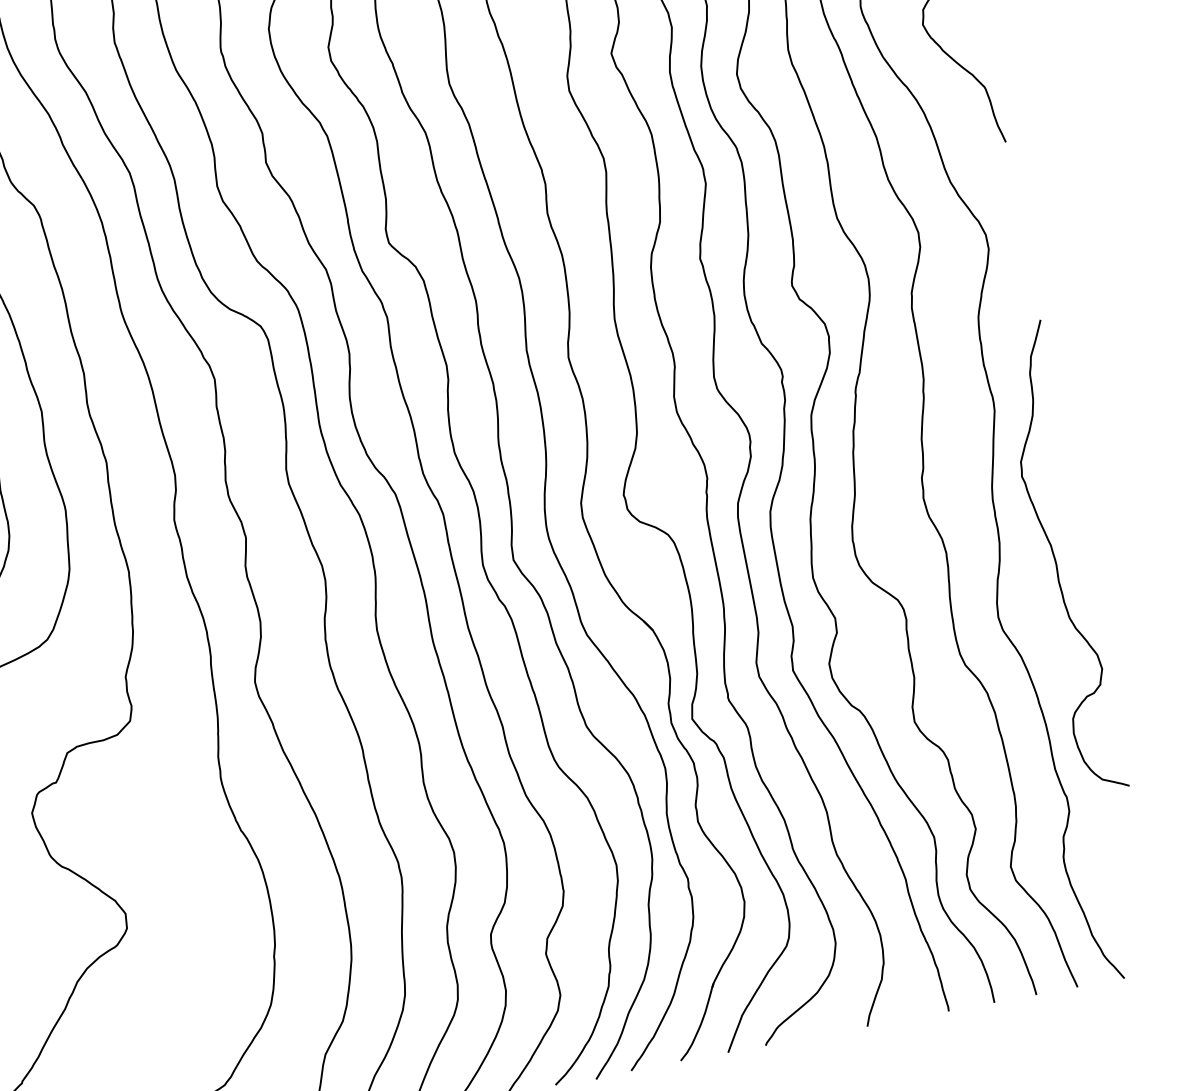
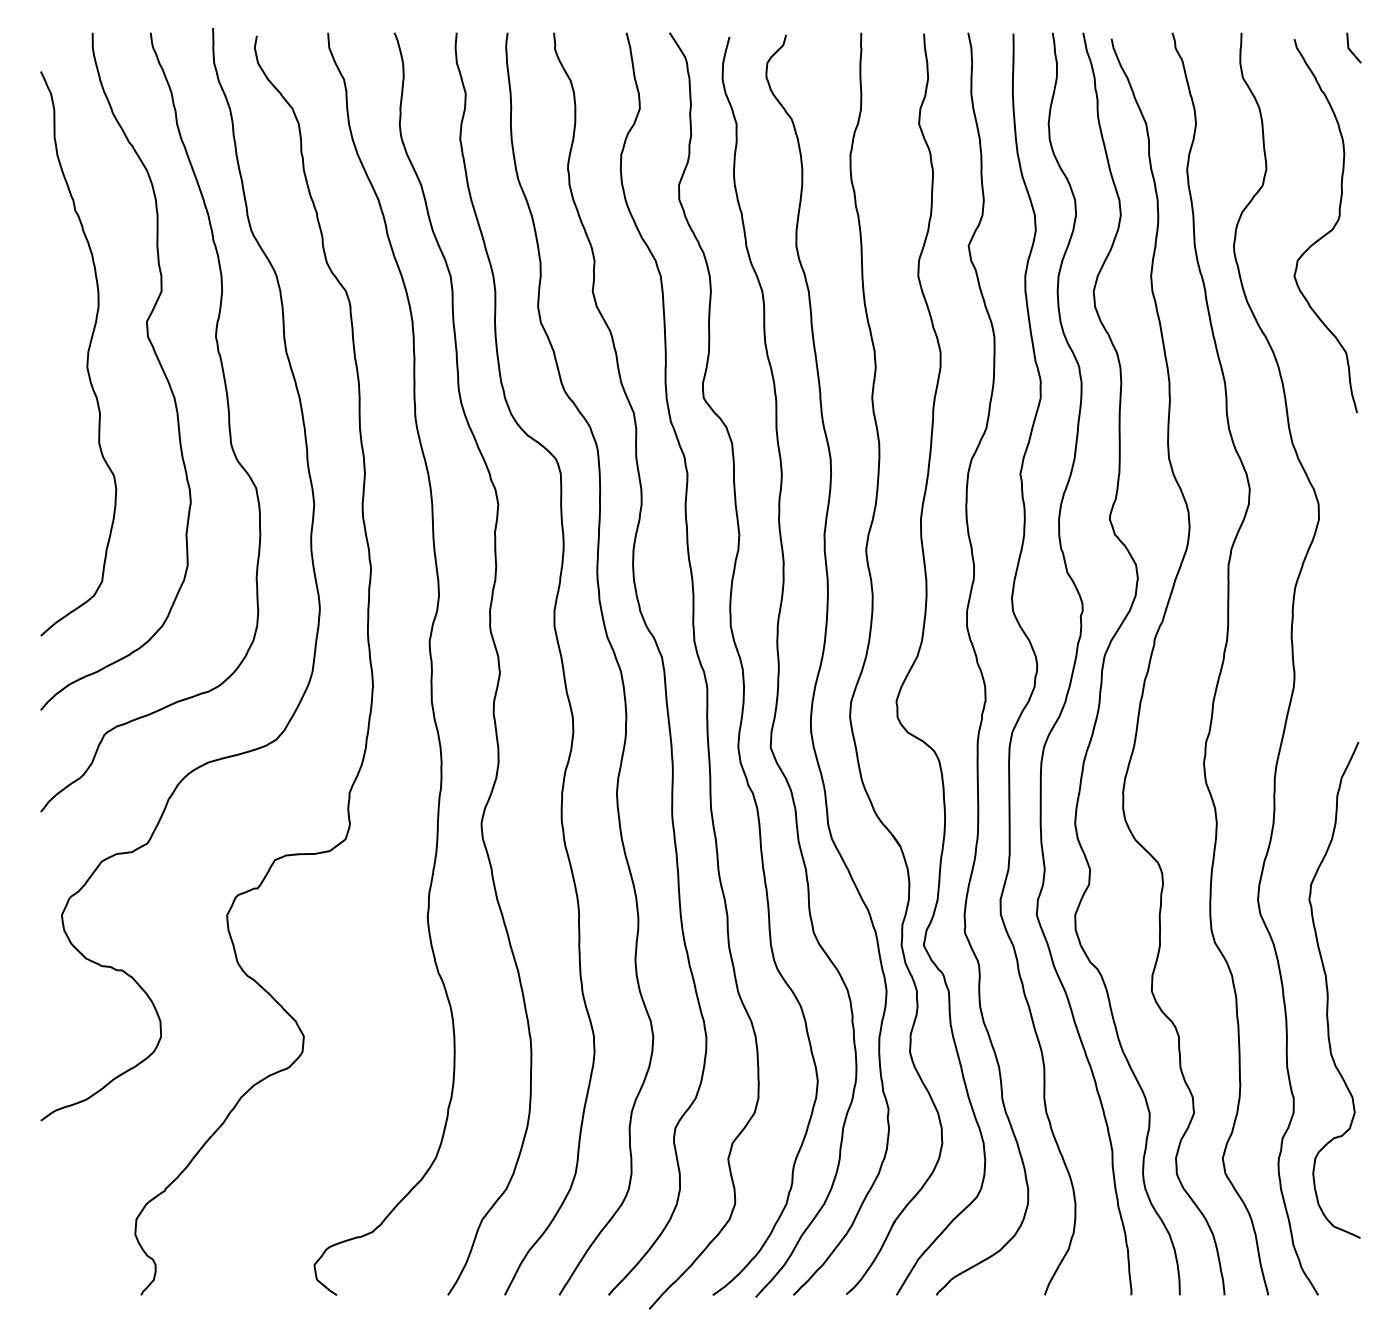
curve: (1055, 558) -> (1328, 990), moved

